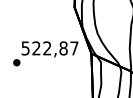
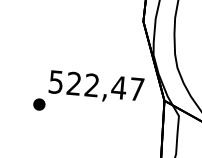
text: (63, 48) -> (118, 87), 522,87 -> 522,47

